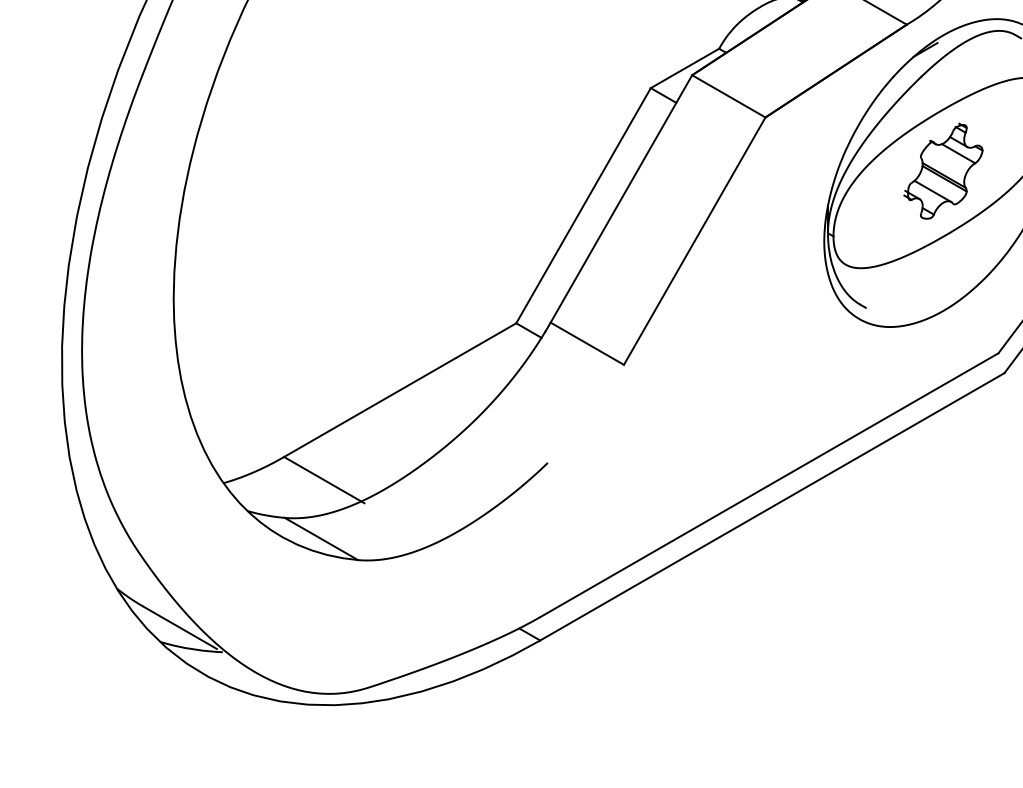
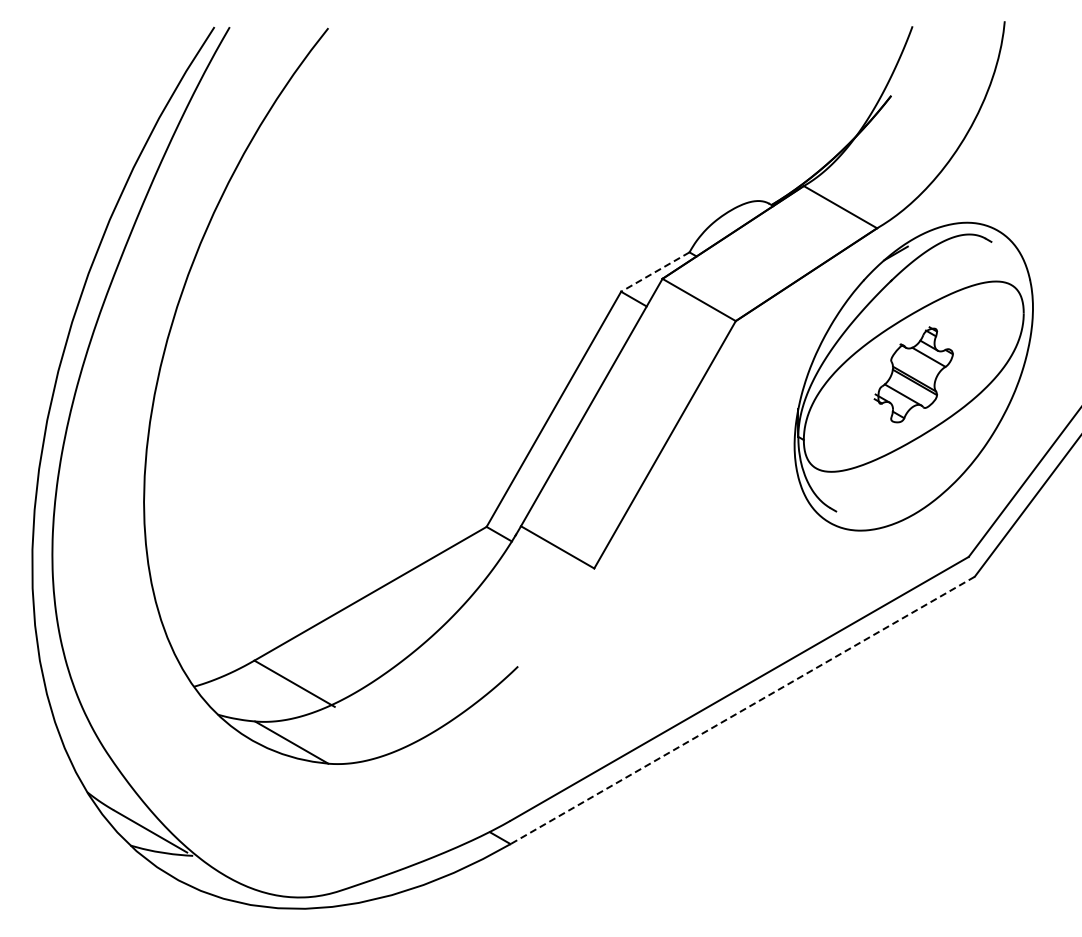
line: (684, 68) -> (654, 272), solid -> dashed
line: (772, 506) -> (742, 710), solid -> dashed

